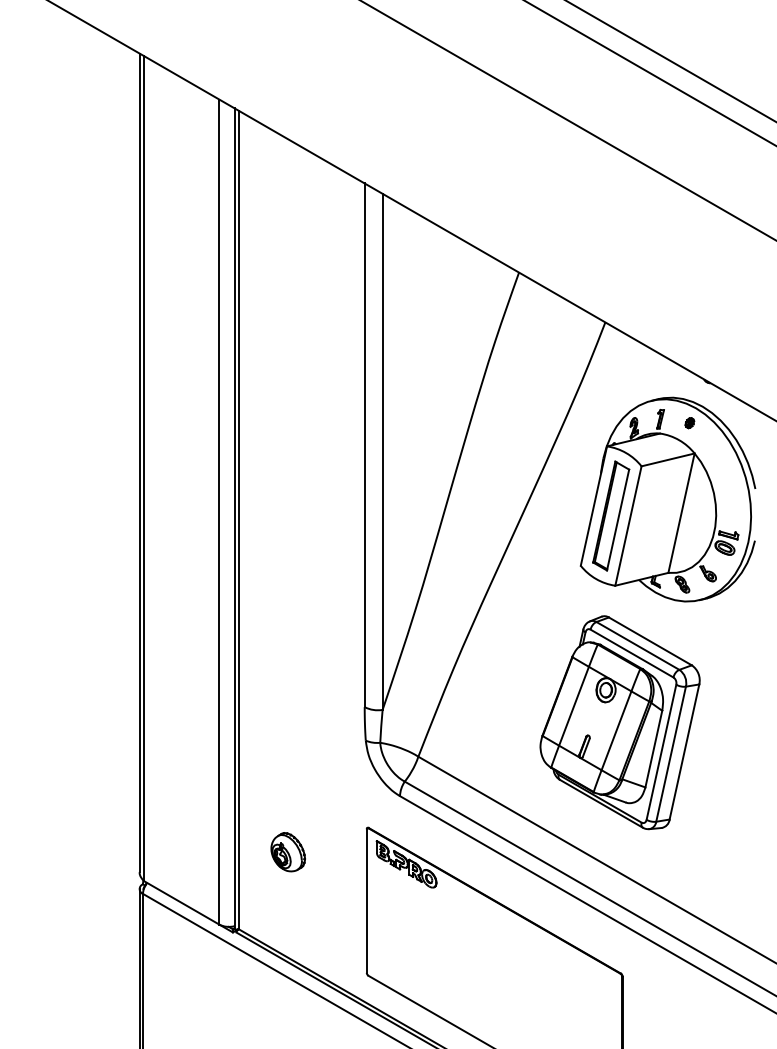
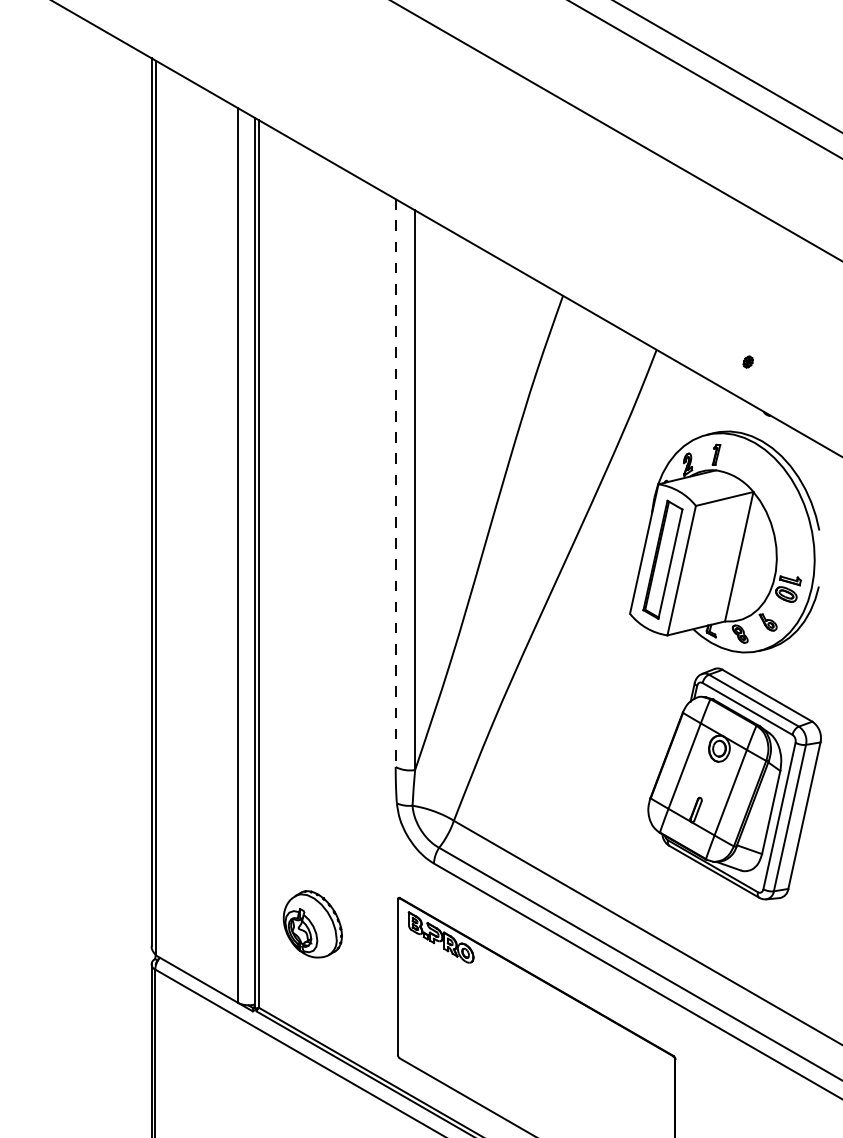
part: (689, 422) -> (747, 361), moved
line: (364, 445) -> (395, 483), solid -> dashed
part: (619, 722) -> (734, 783), moved
part: (287, 852) -> (312, 924), size x1.6

